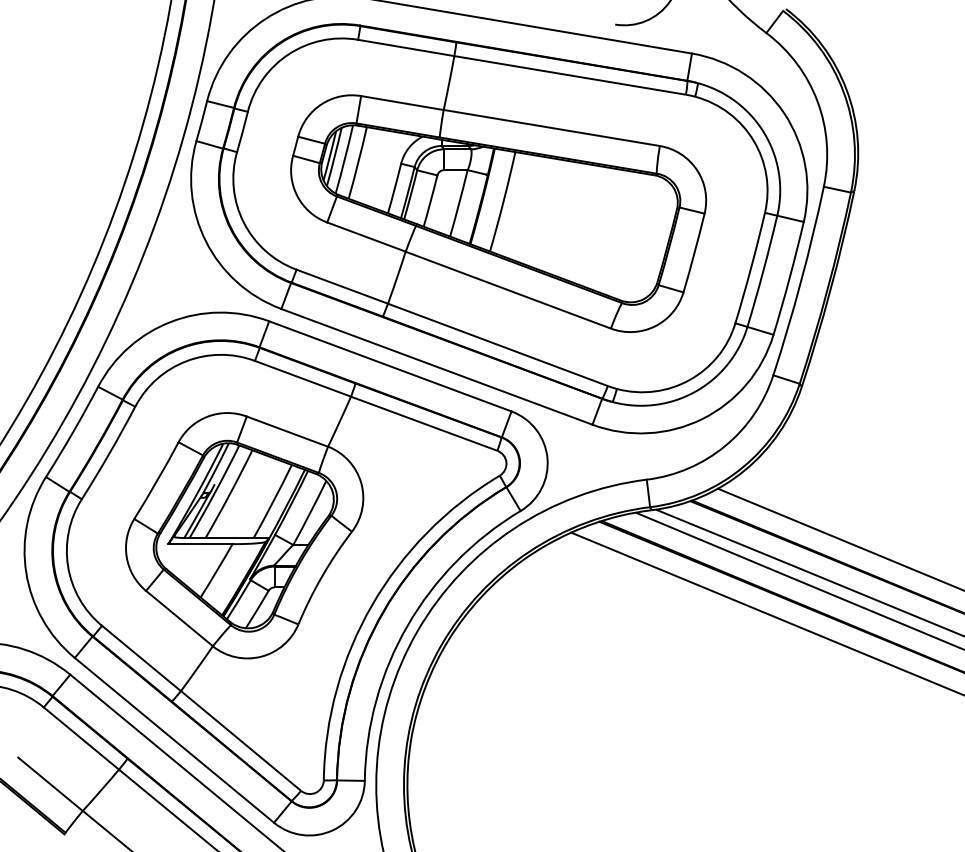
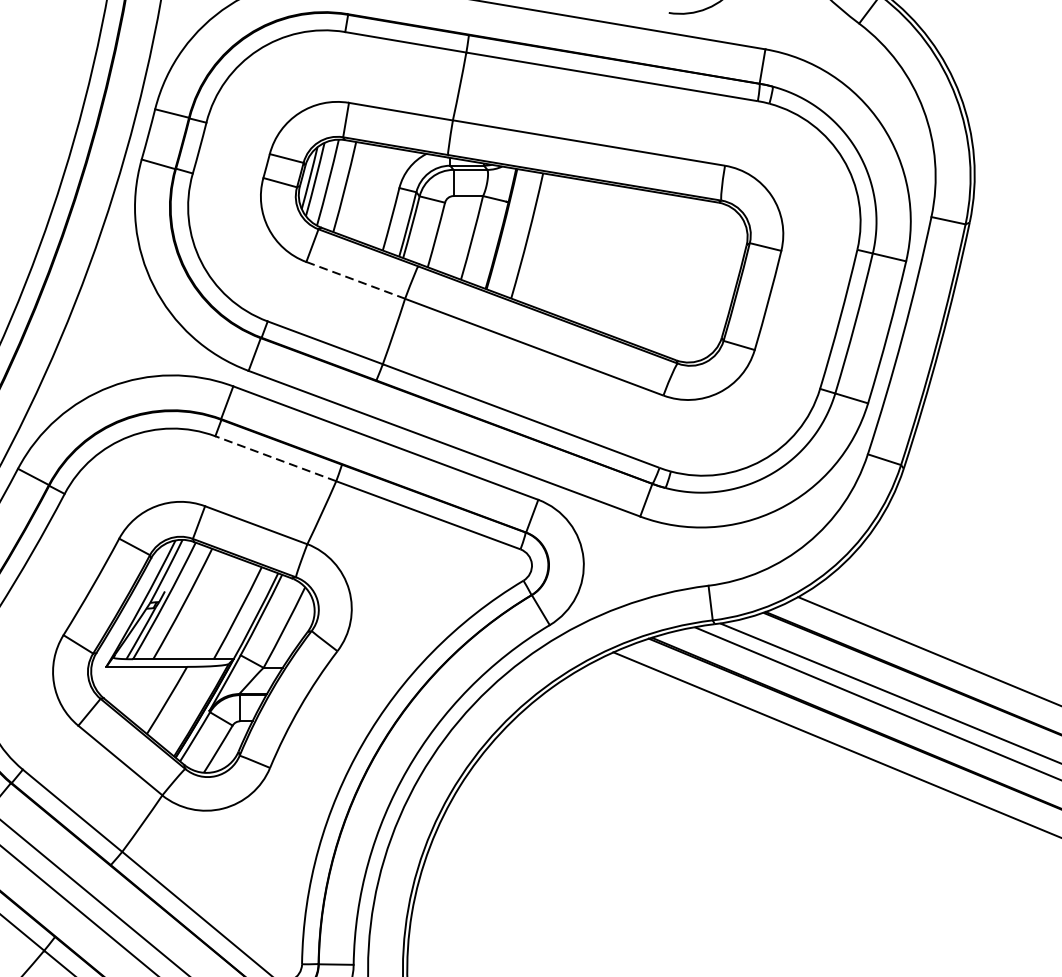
line: (366, 237) -> (355, 280), solid -> dashed
line: (302, 378) -> (275, 458), solid -> dashed

